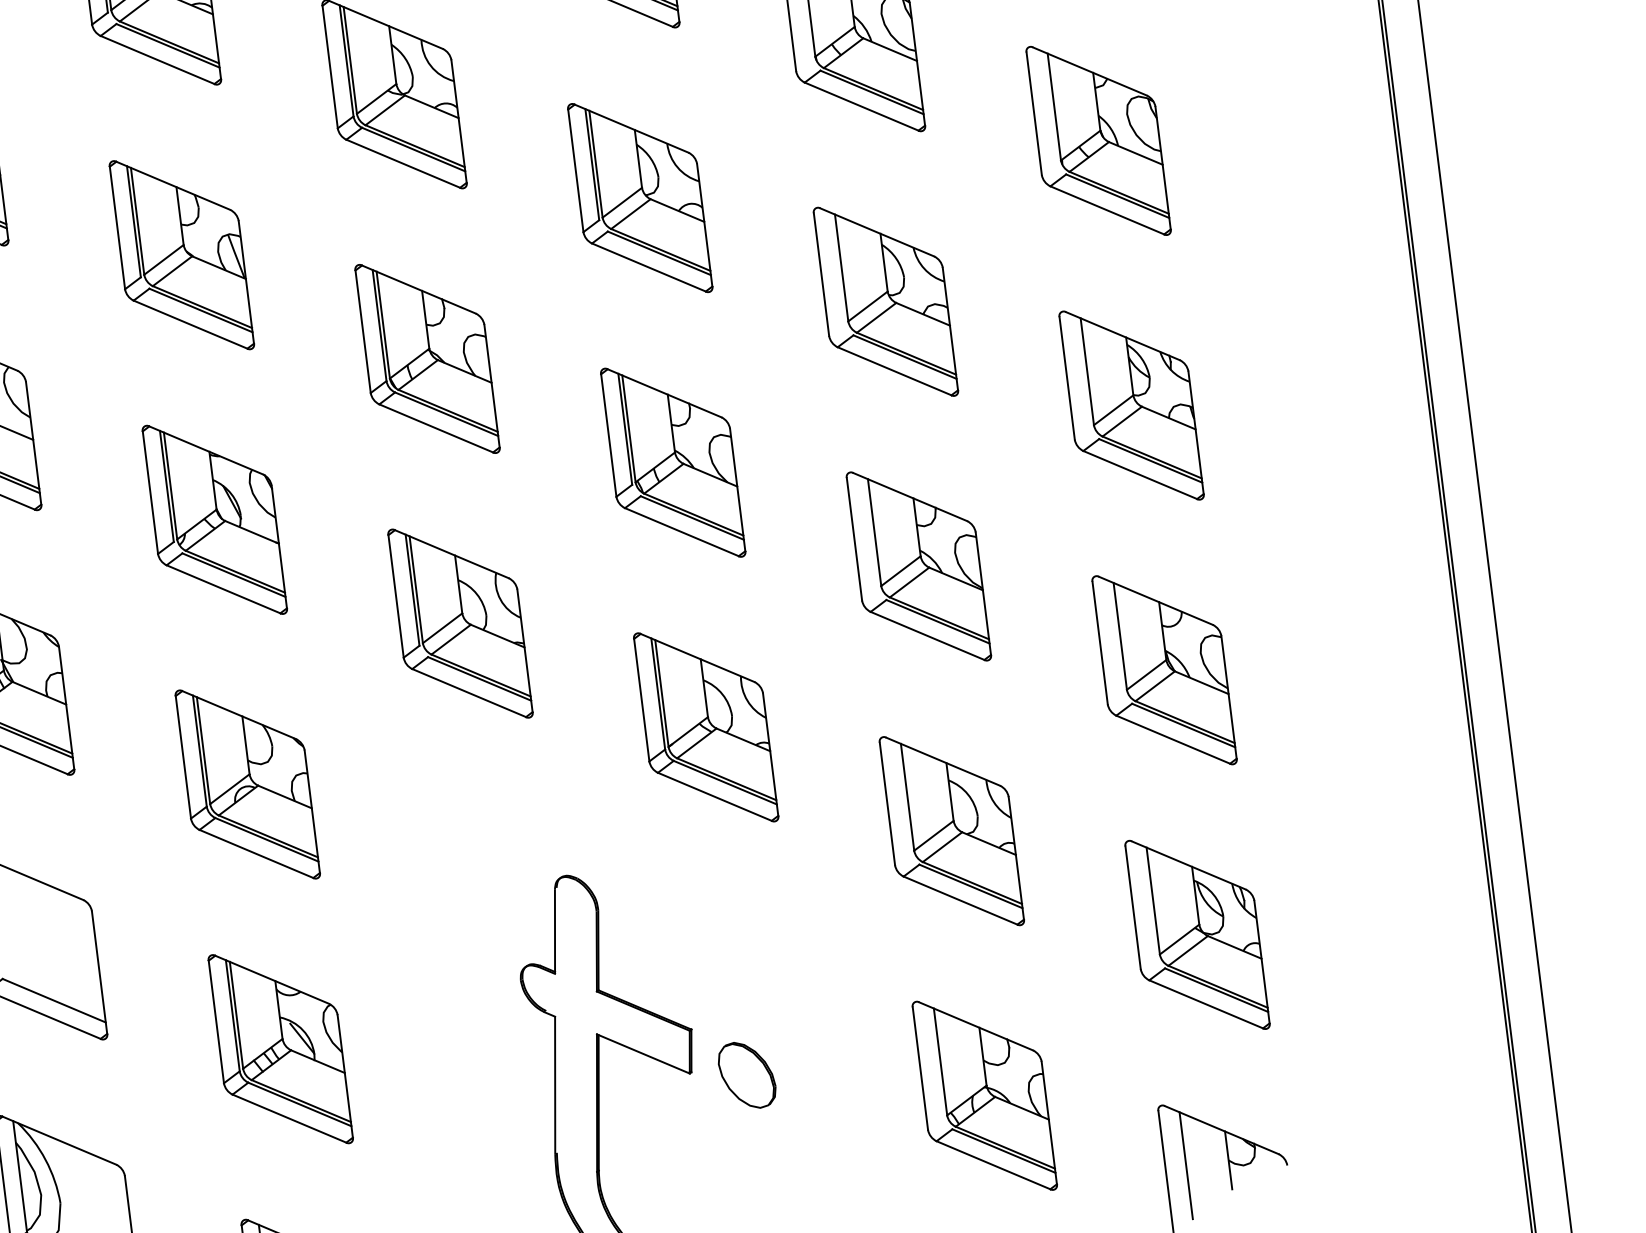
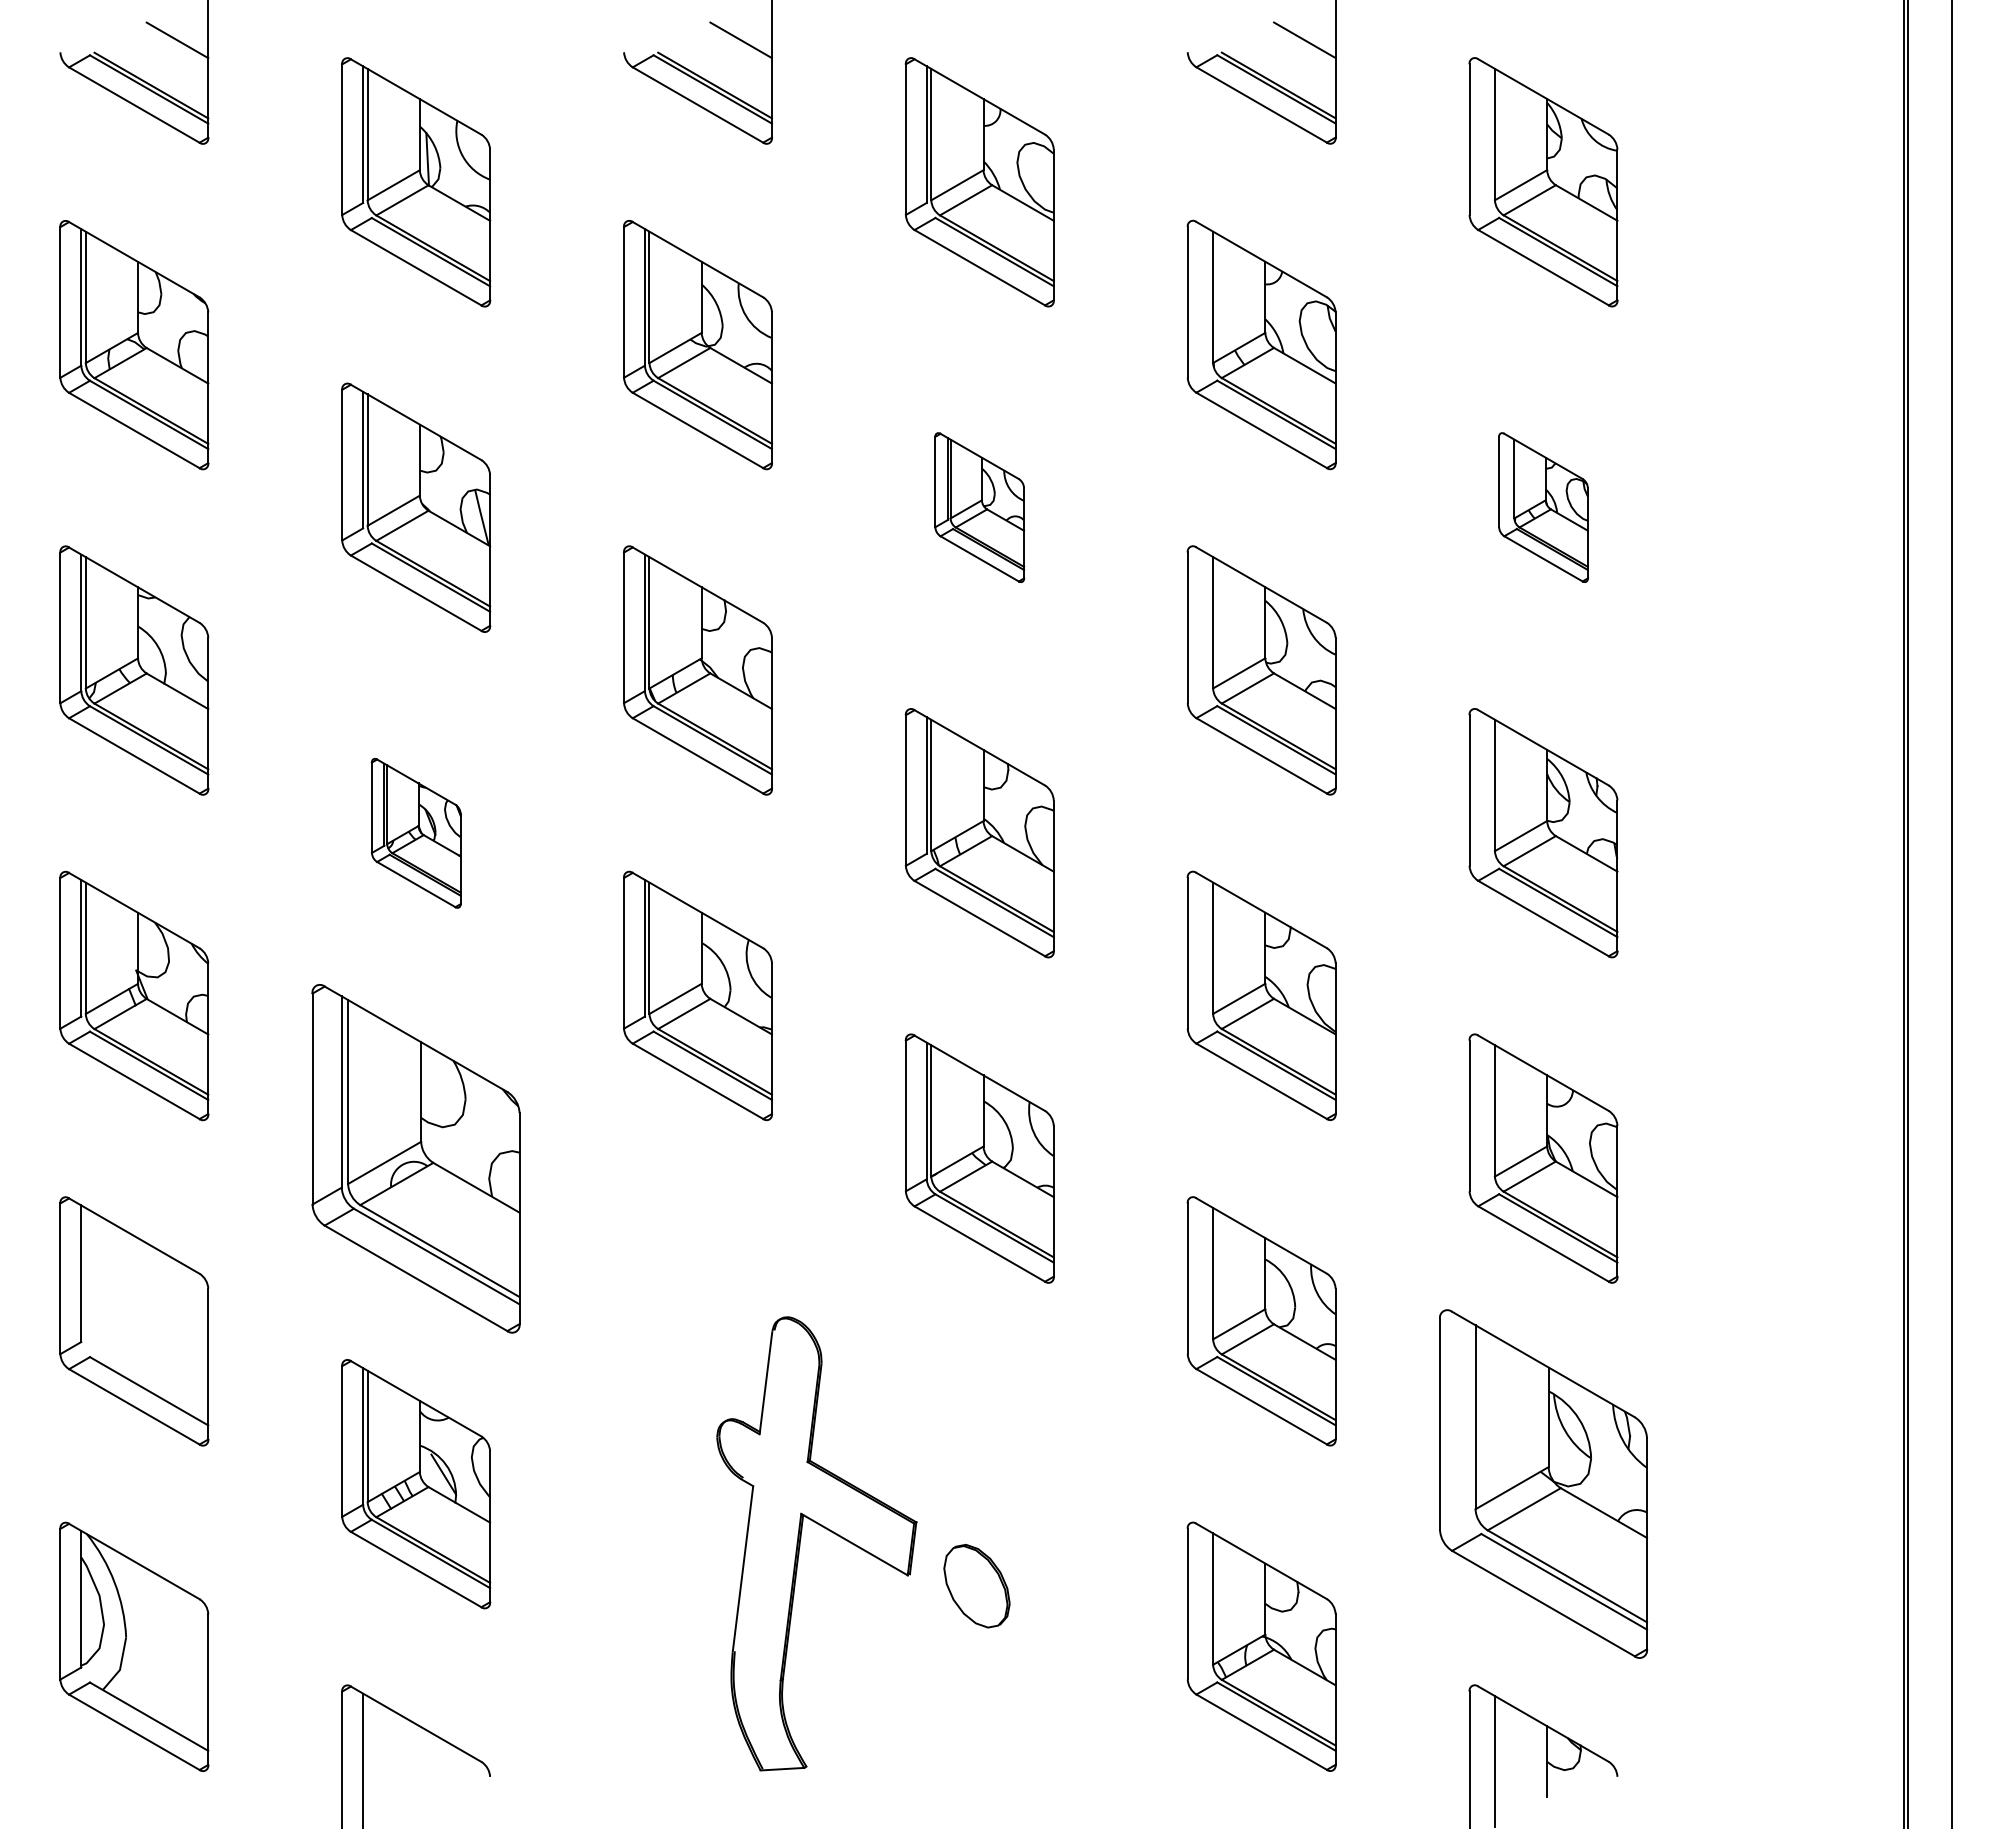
part: (1098, 140) -> (1543, 507), size x0.6
part: (639, 197) -> (979, 507), size x0.6
part: (215, 520) -> (416, 833), size x0.6
part: (248, 784) -> (416, 1158), size x1.4
part: (1197, 934) -> (1543, 1483), size x1.4

